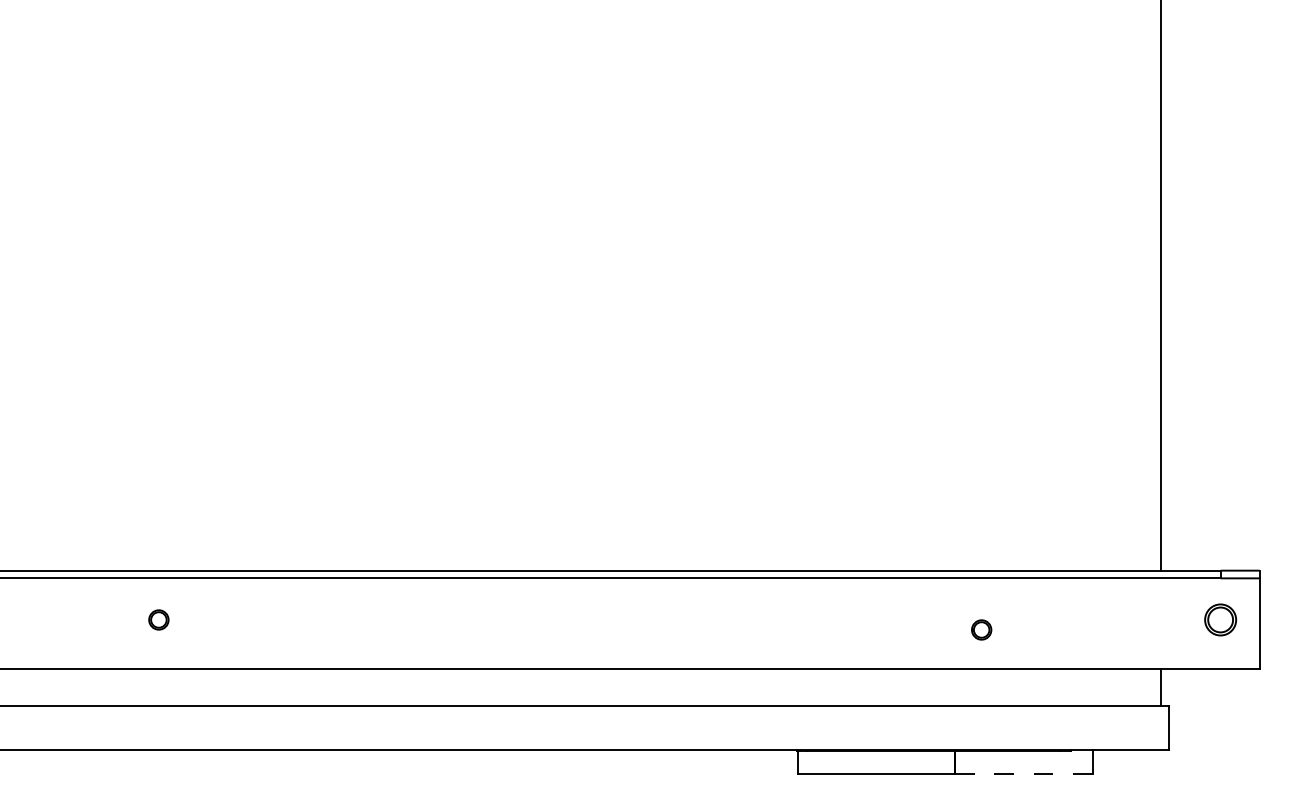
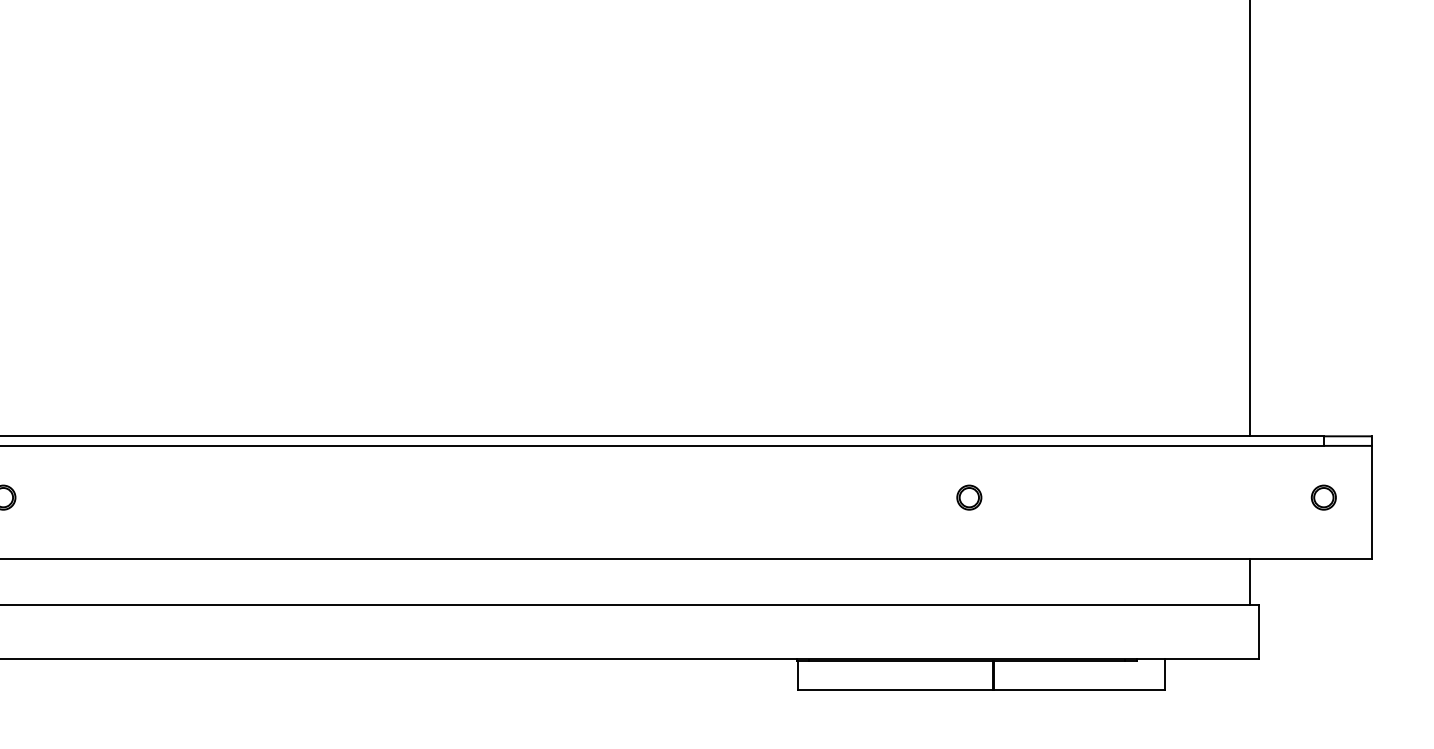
part: (1220, 619) -> (1323, 497), size x0.62
part: (981, 629) -> (969, 497), moved
line: (1024, 774) -> (1079, 689), dashed -> solid

